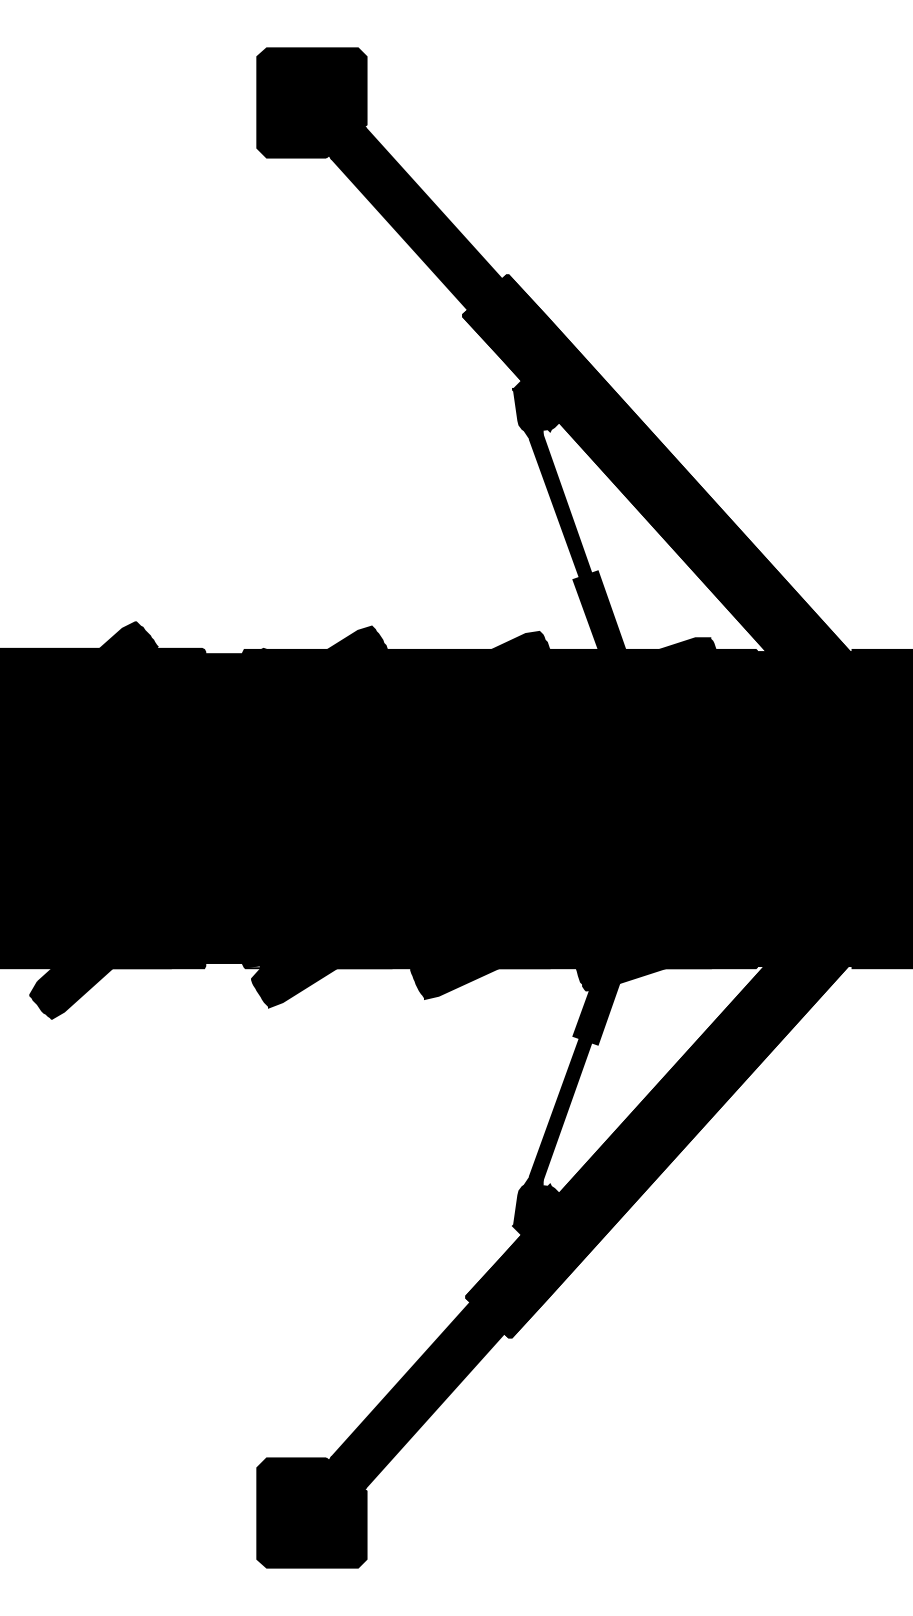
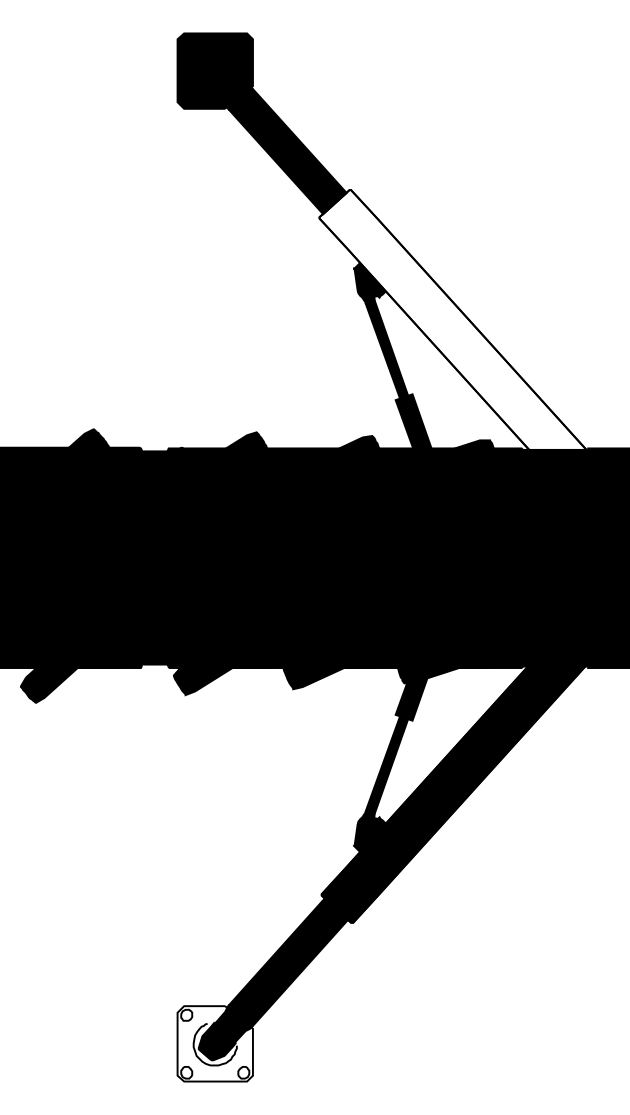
fill: (664, 493) -> (458, 340), removed
fill: (310, 1512) -> (214, 1043), removed

